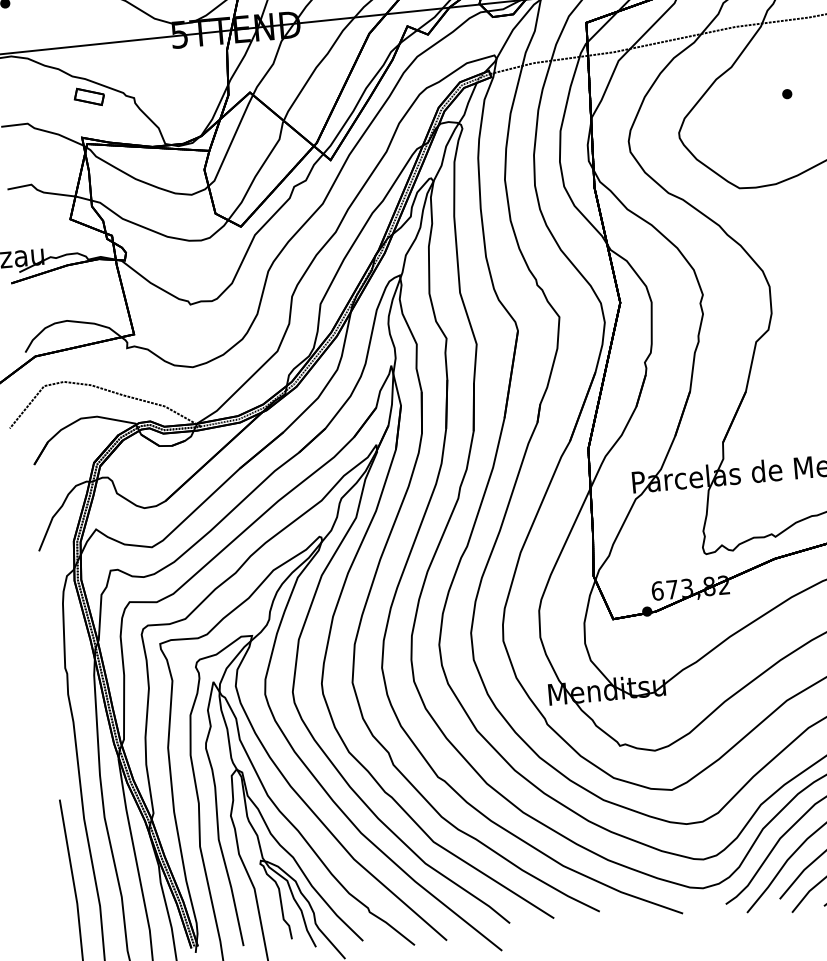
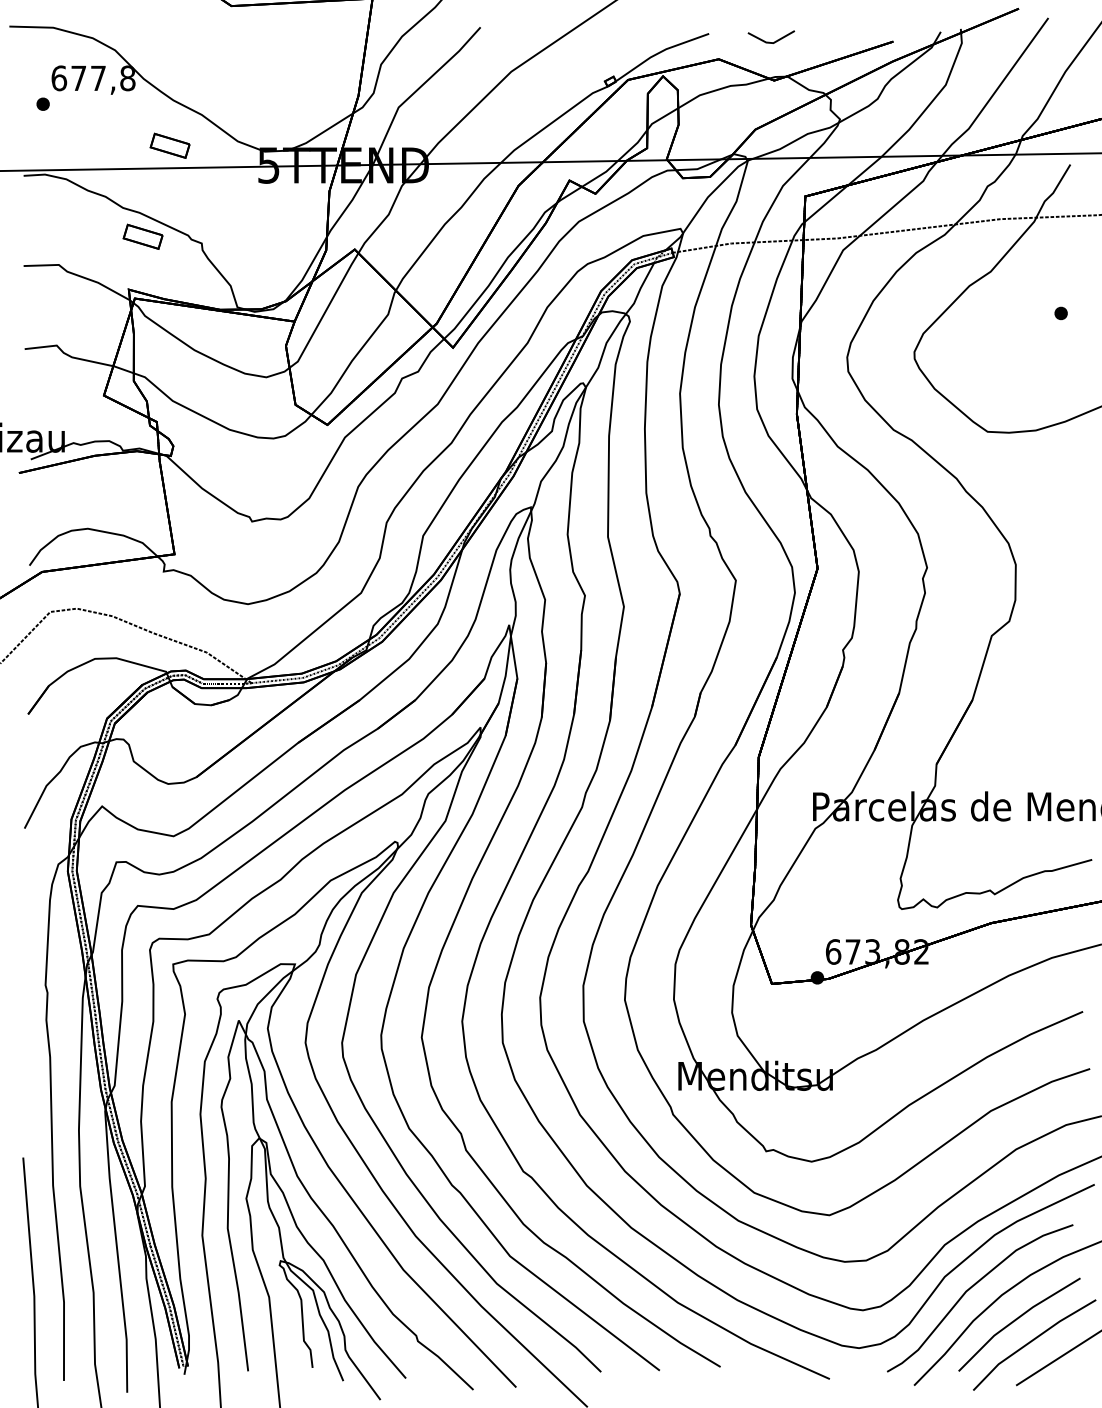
part: (103, 26) -> (169, 145), added

